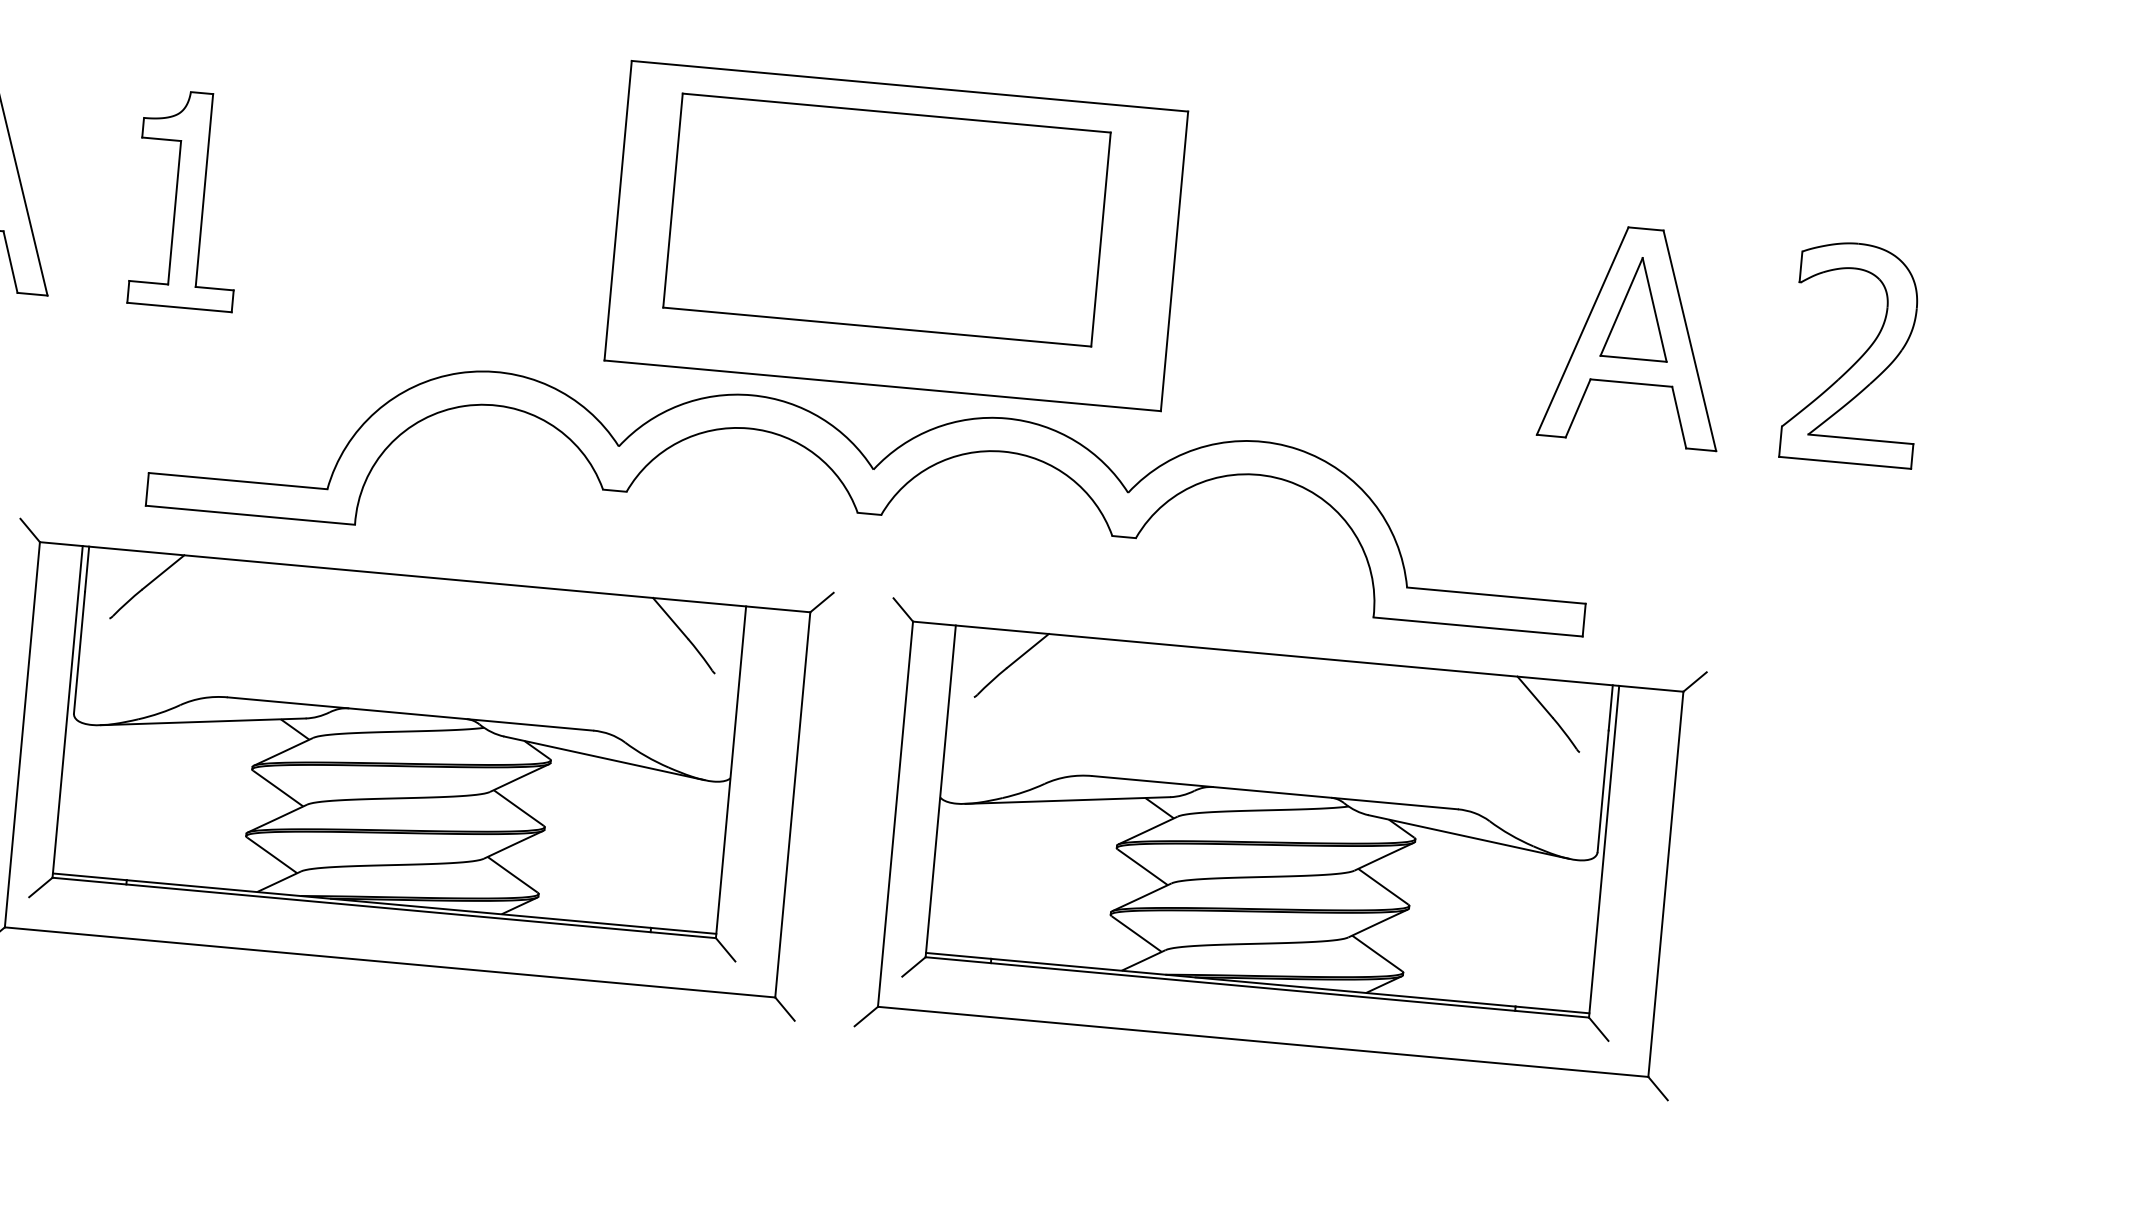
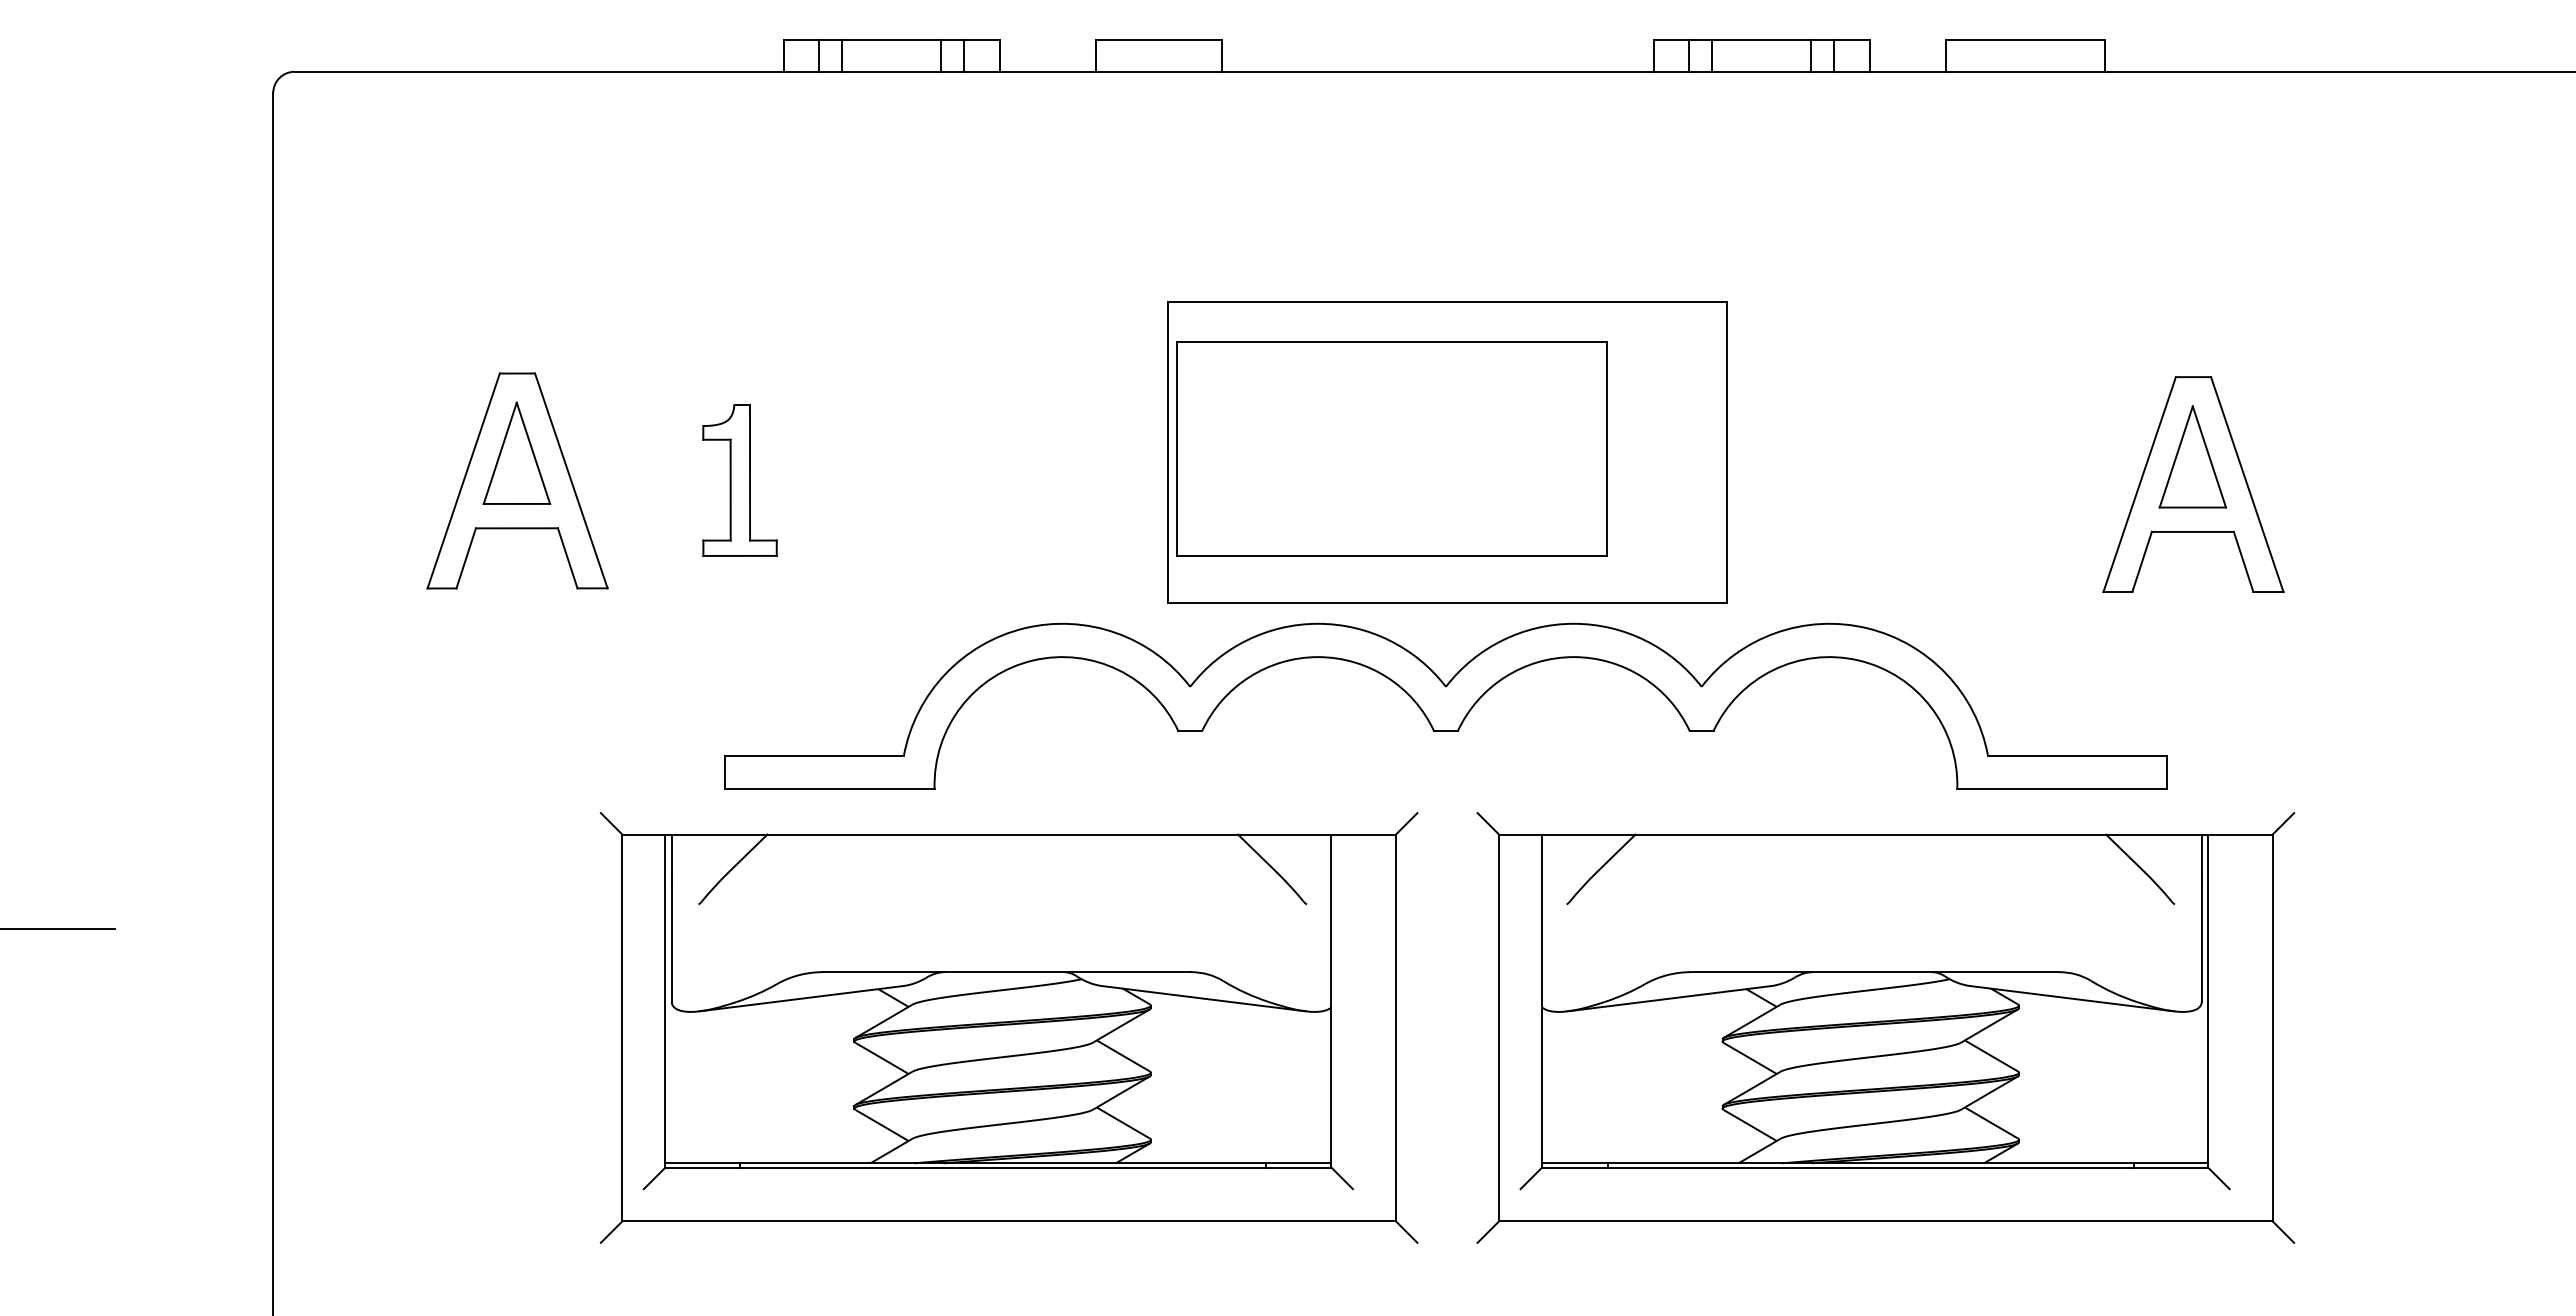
part: (188, 200) -> (739, 480), size x0.7
part: (886, 219) -> (1391, 448), moved
part: (1860, 356) -> (2418, 484), removed

